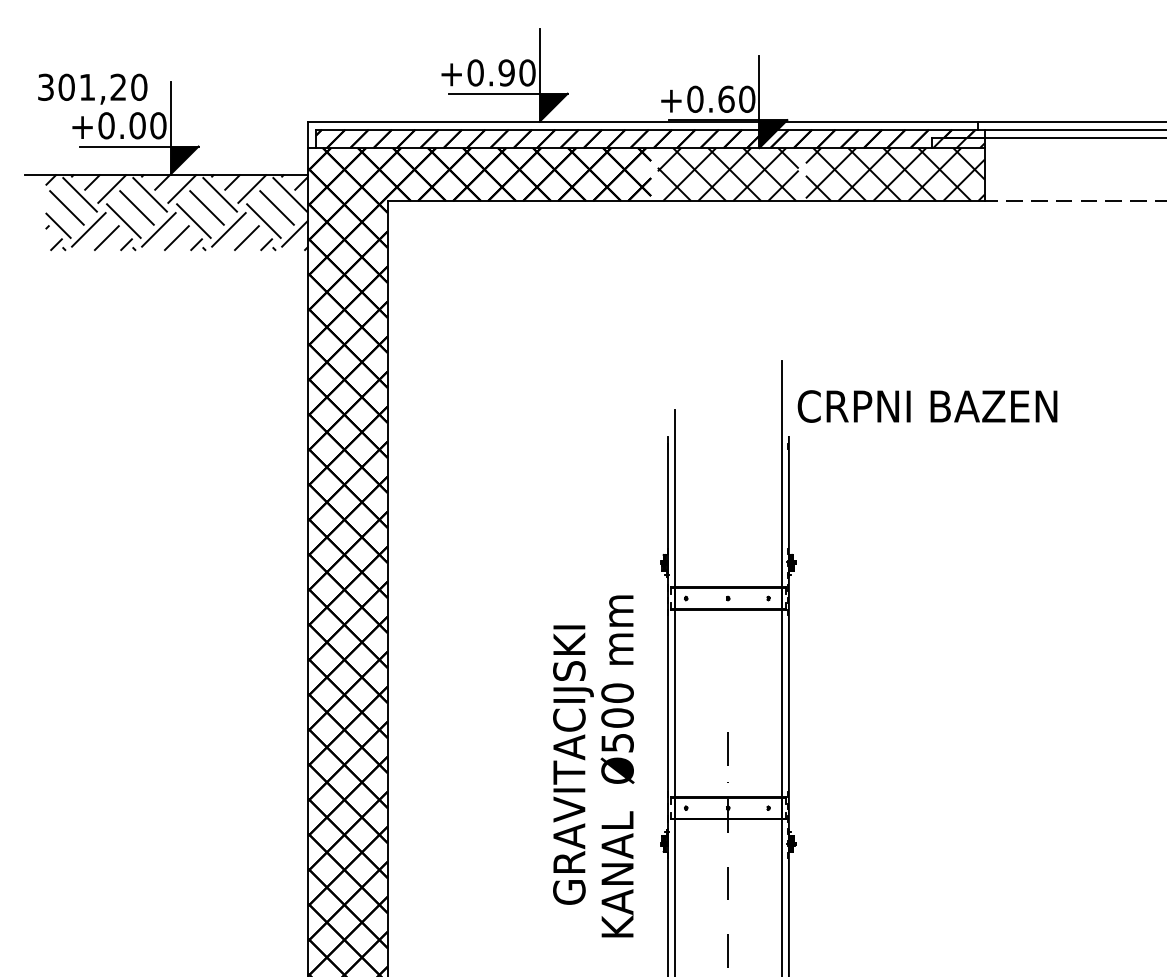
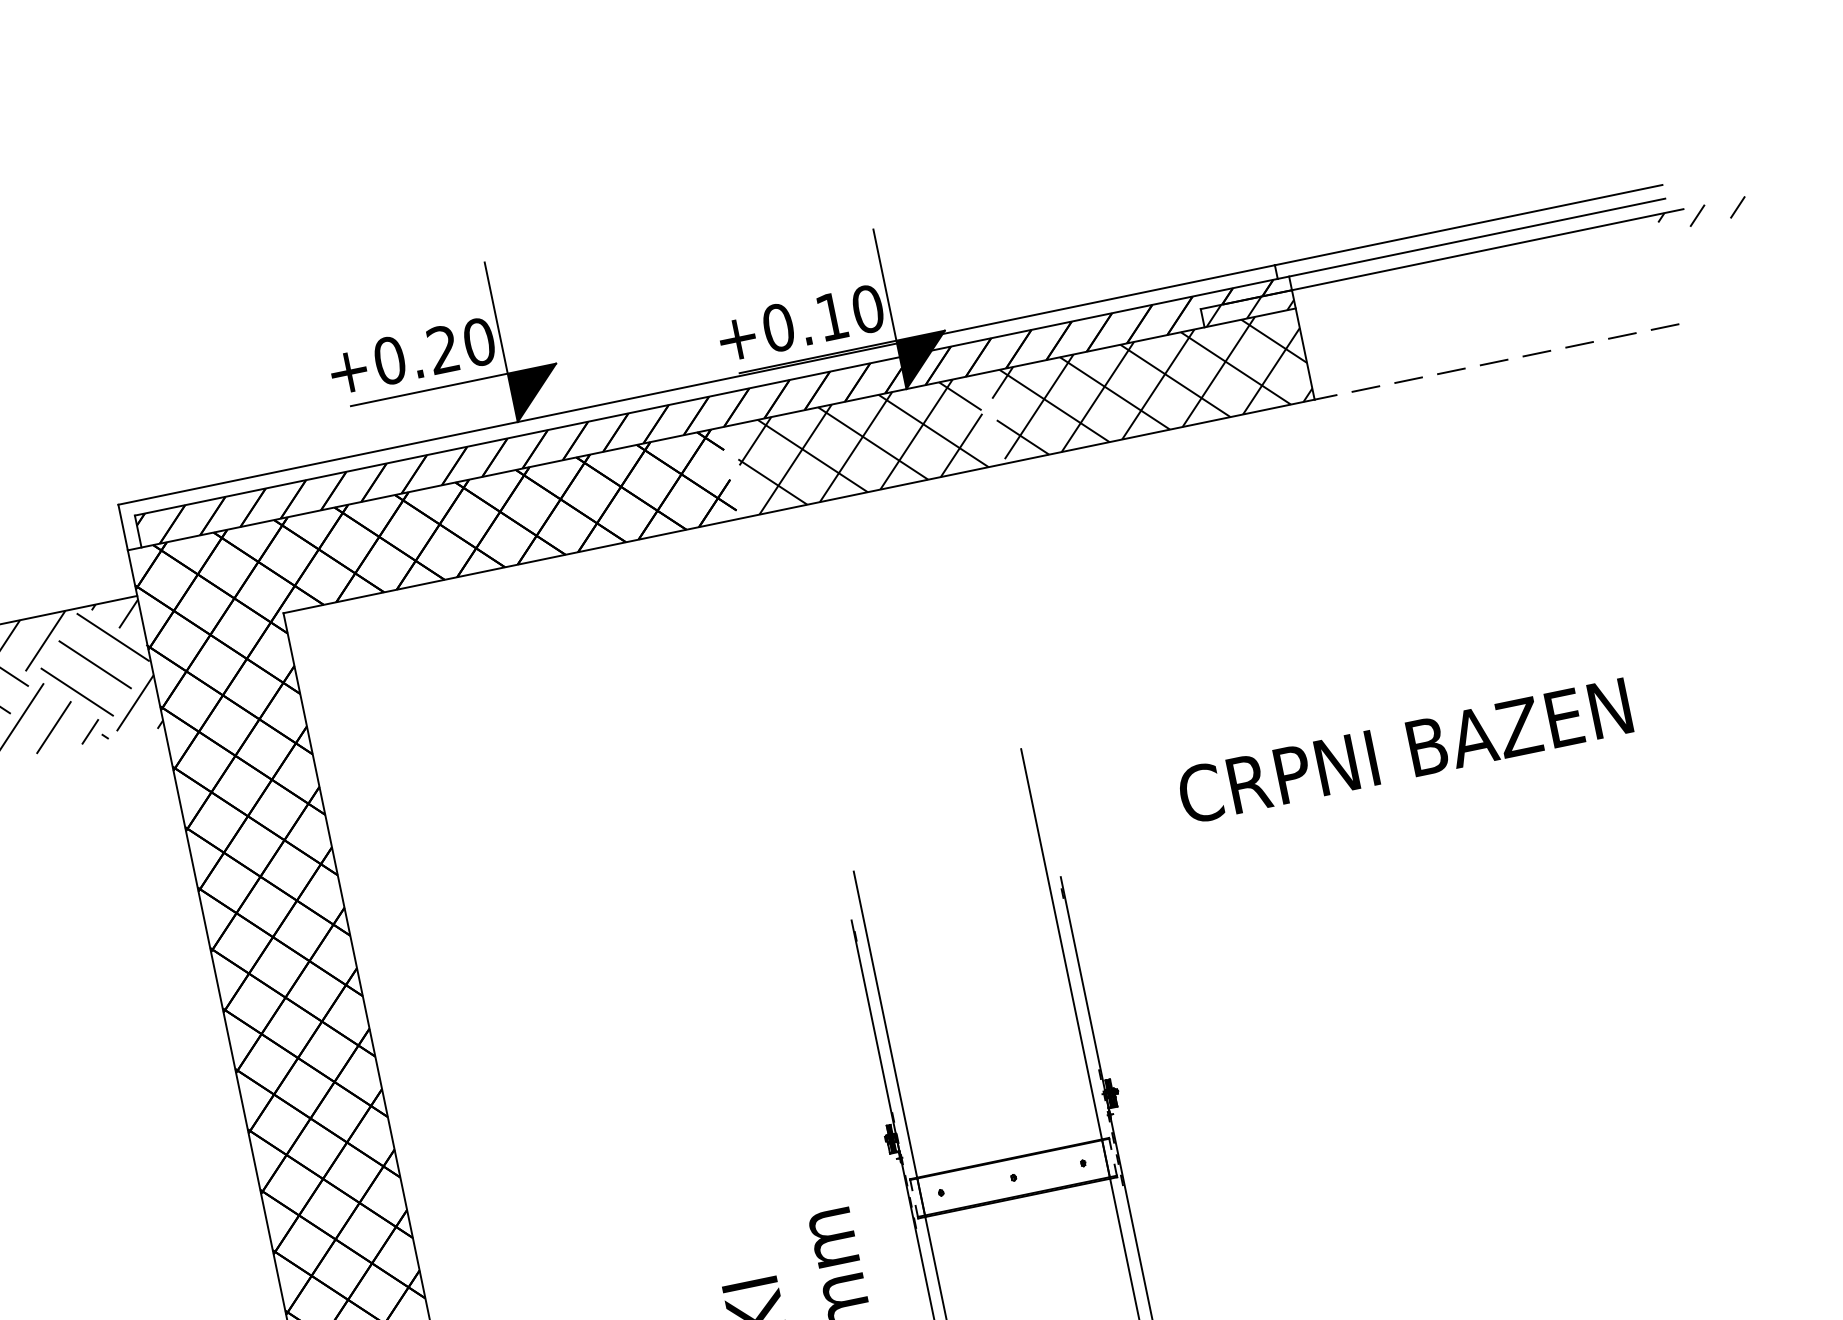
text: (506, 72) -> (442, 348), +0.90 -> +0.20
text: (726, 98) -> (832, 315), +0.60 -> +0.10
text: (927, 406) -> (1404, 751), moved

